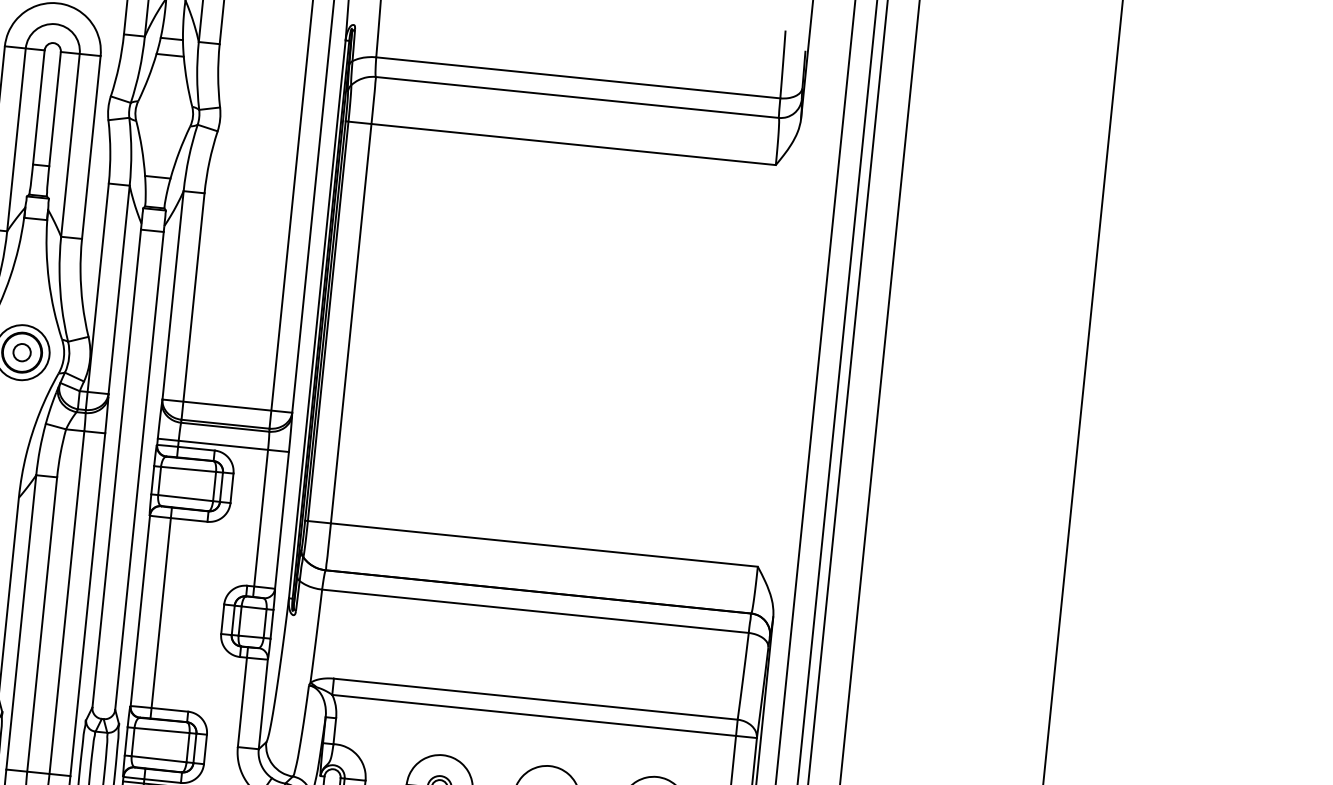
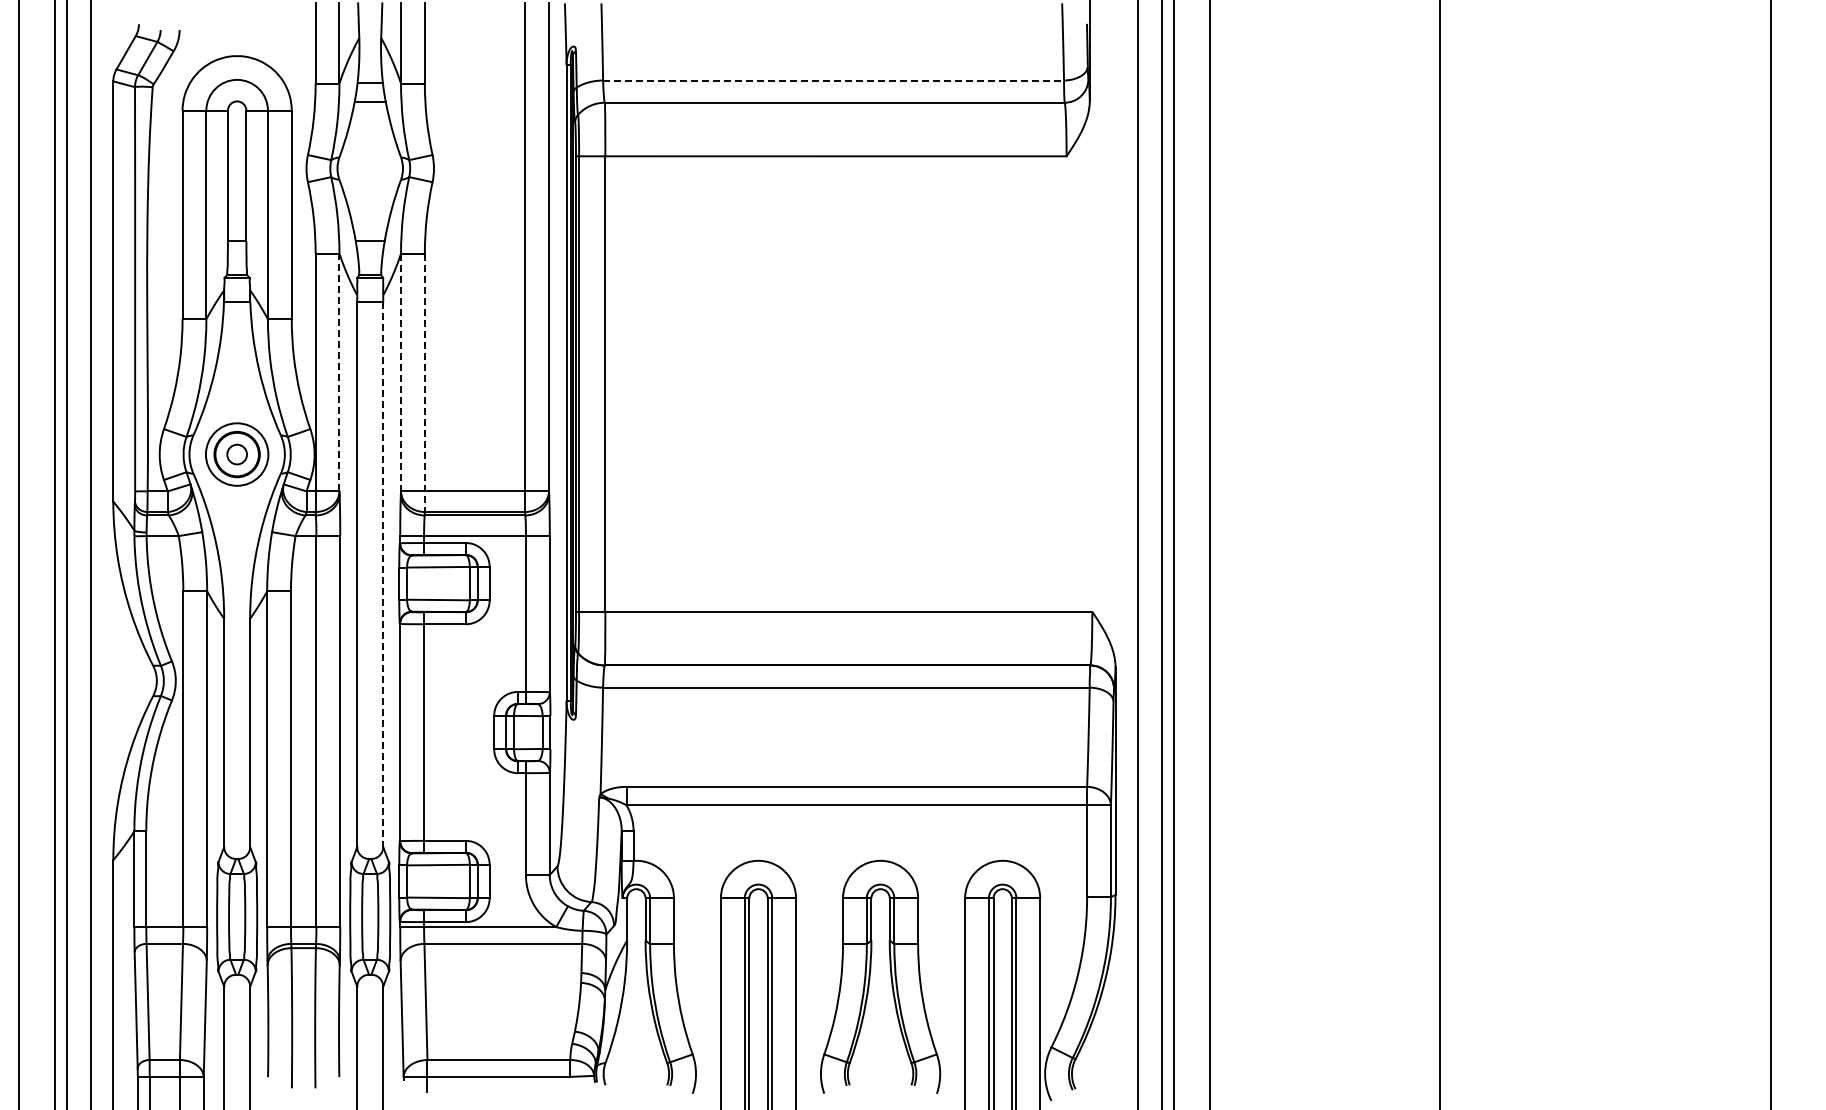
line: (579, 77) -> (834, 80), solid -> dashed
line: (119, 289) -> (339, 372), solid -> dashed
line: (173, 295) -> (401, 372), solid -> dashed
line: (192, 307) -> (424, 383), solid -> dashed
line: (139, 471) -> (383, 575), solid -> dashed

